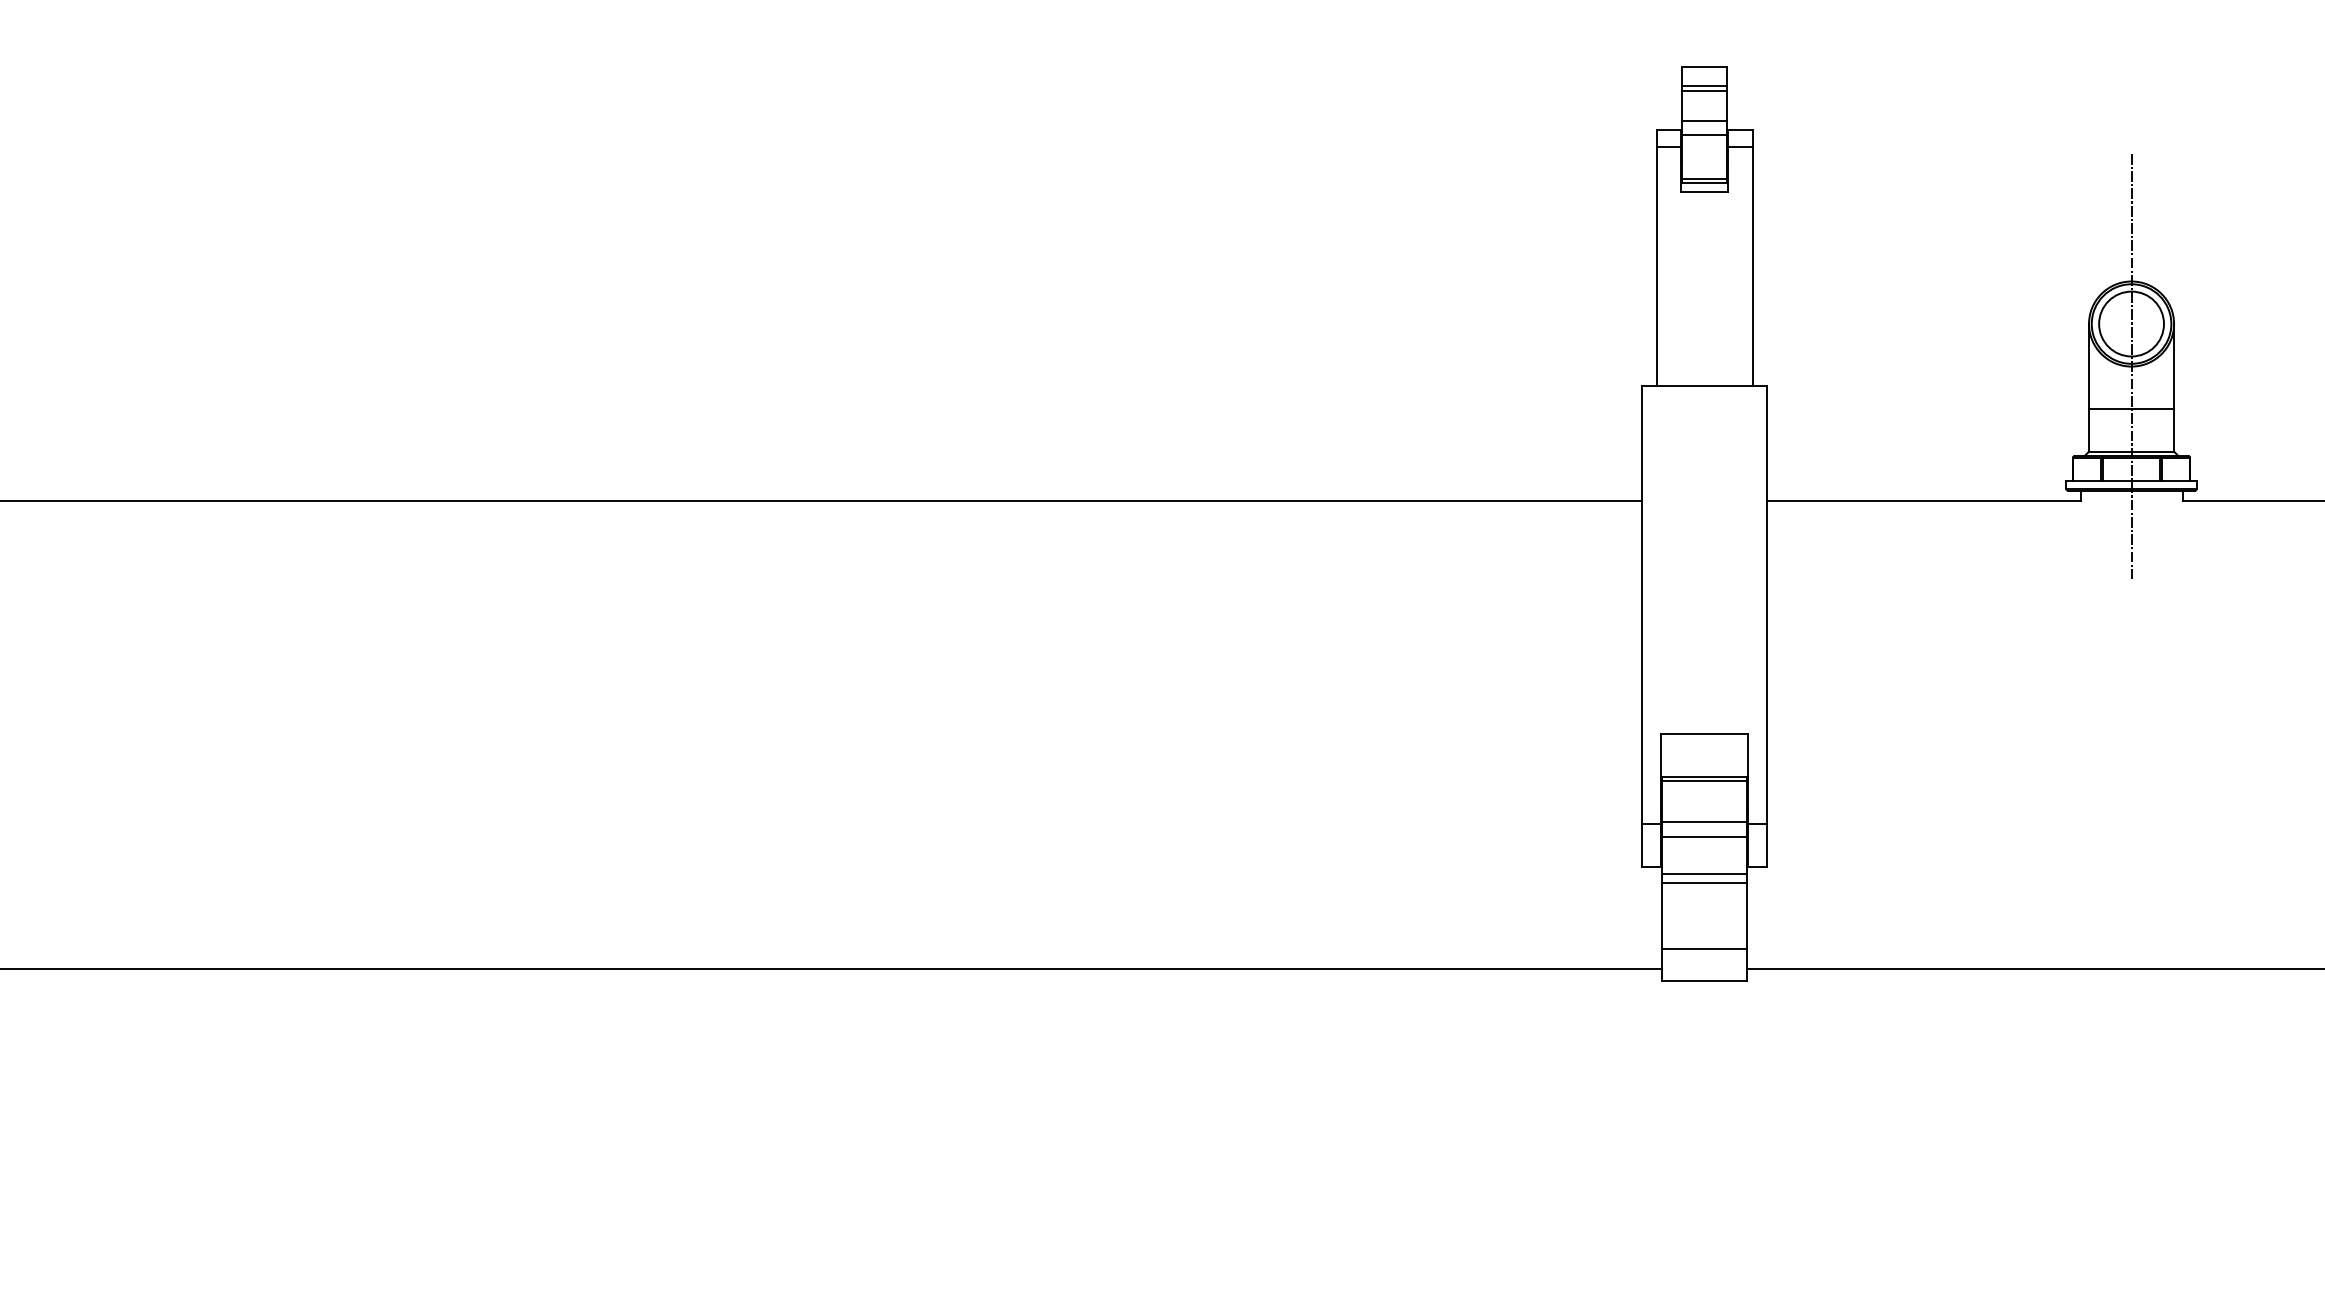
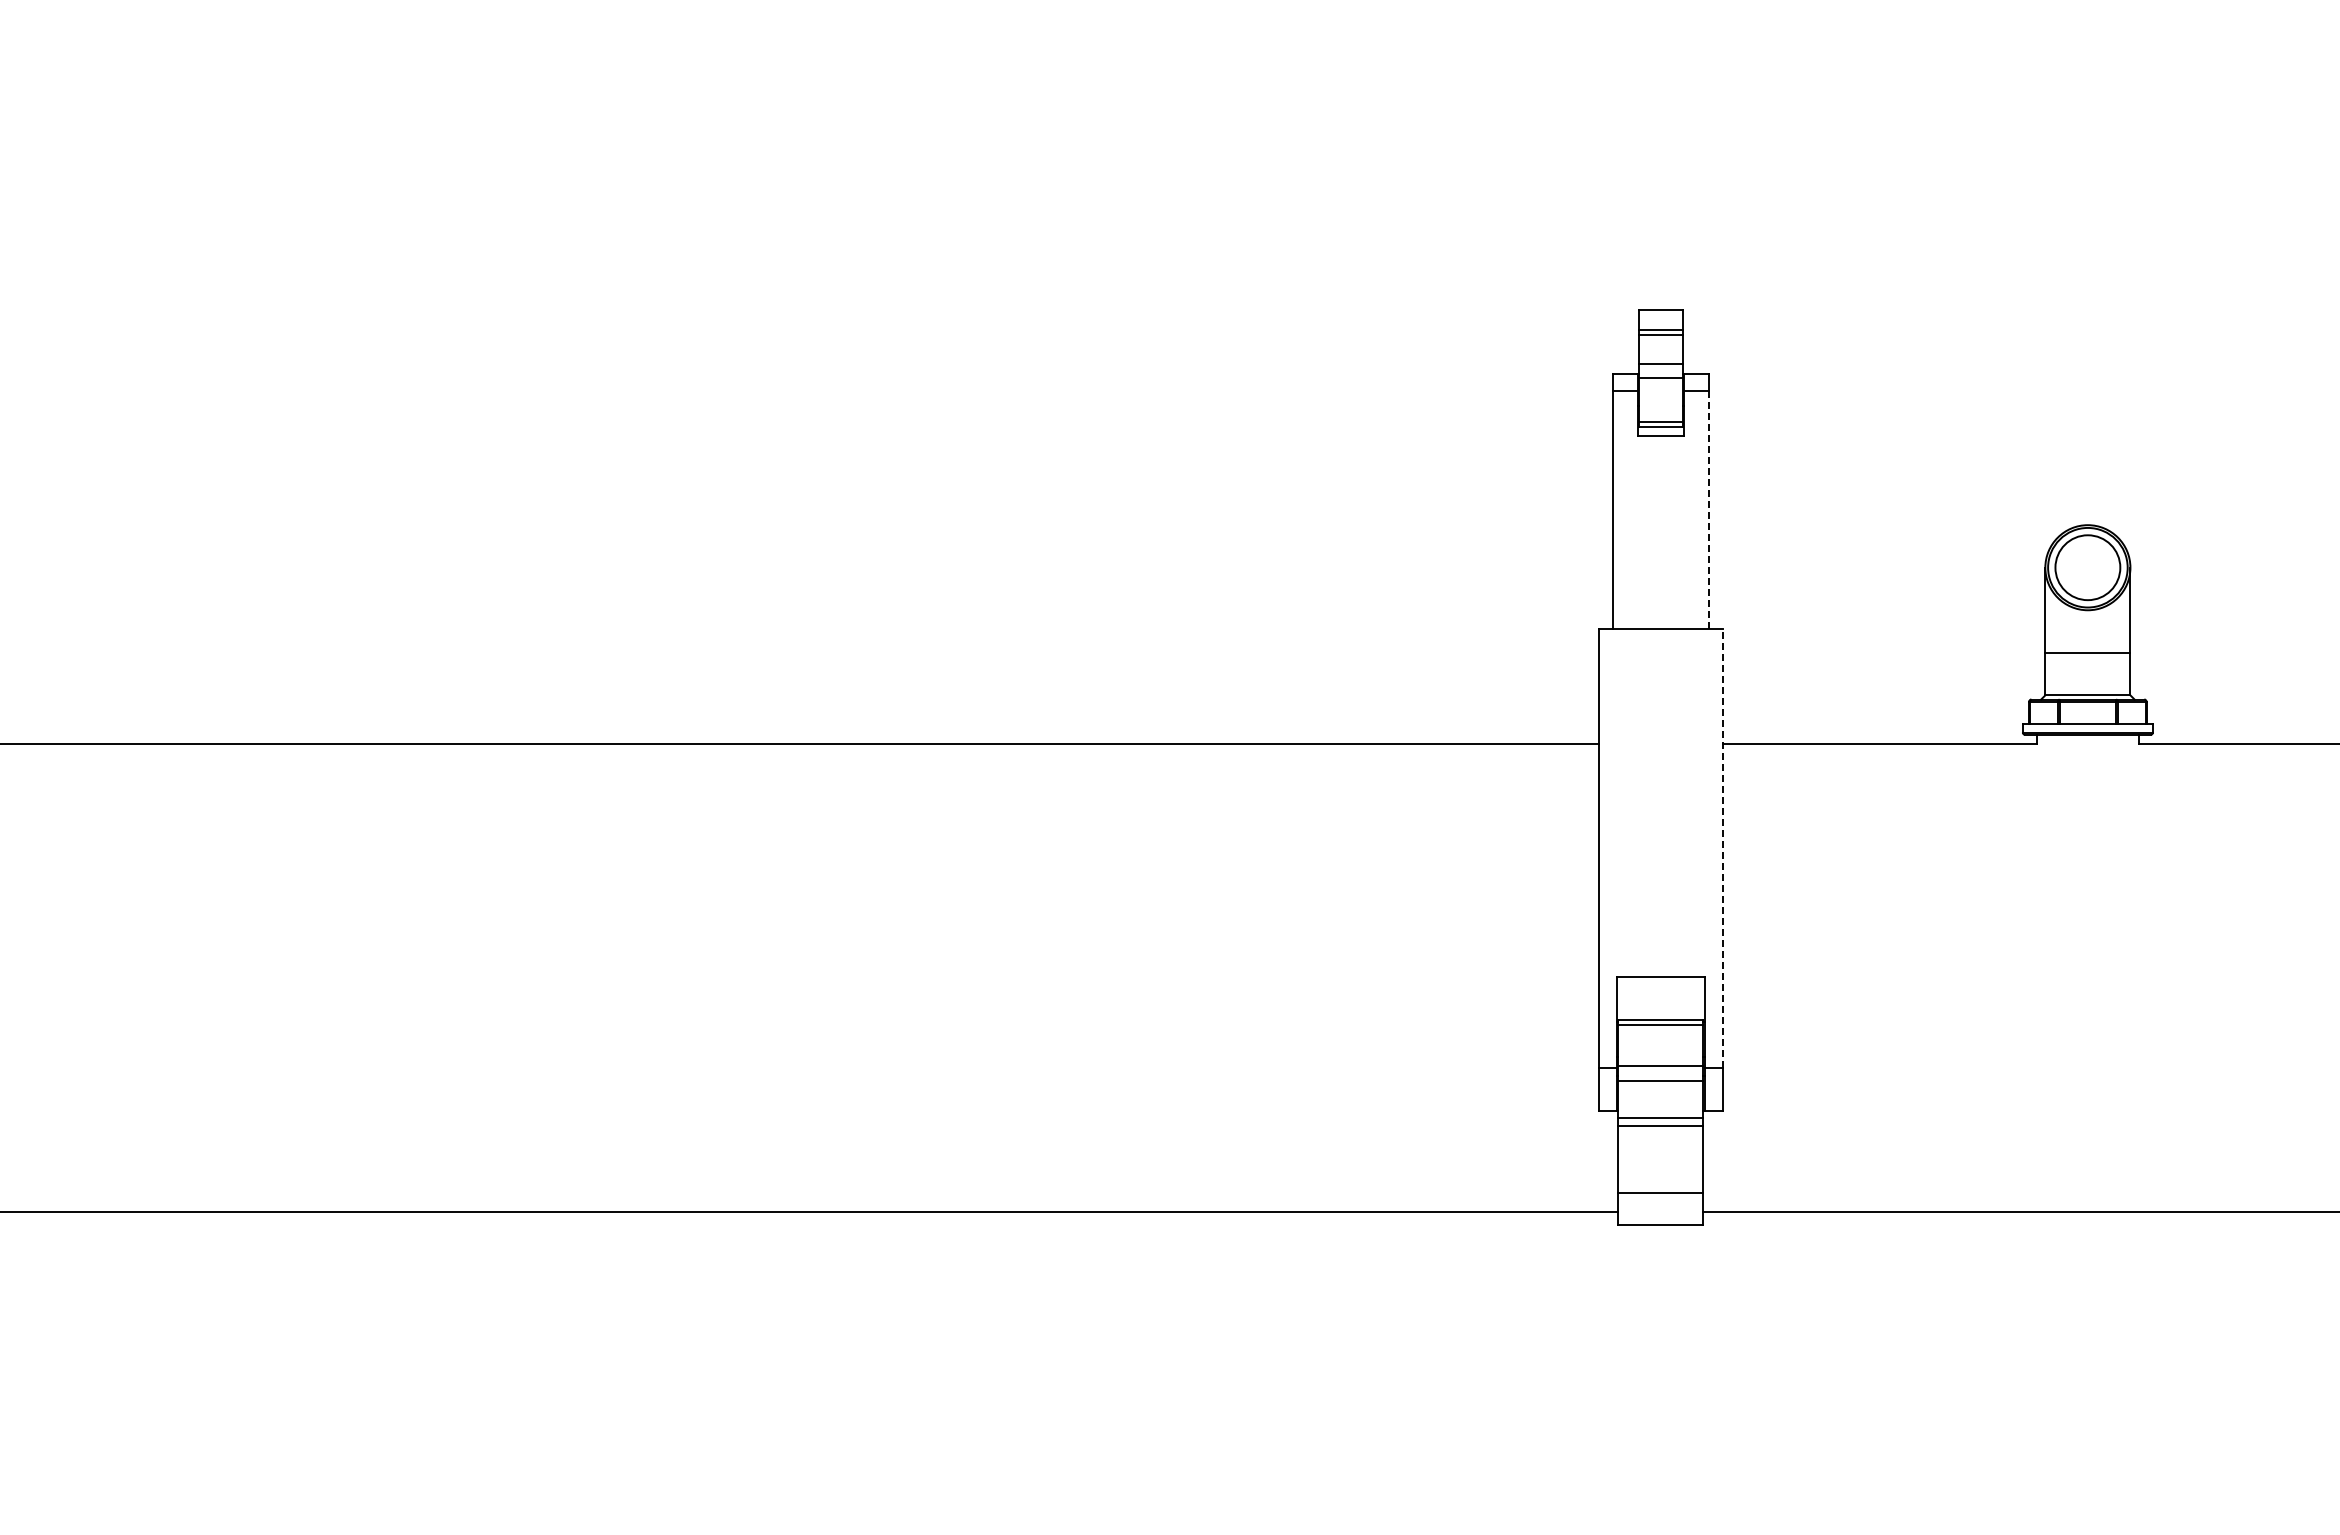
line: (1753, 266) -> (1709, 510), solid -> dashed
line: (2131, 366) -> (2087, 610), removed
line: (1767, 604) -> (1723, 848), solid -> dashed

